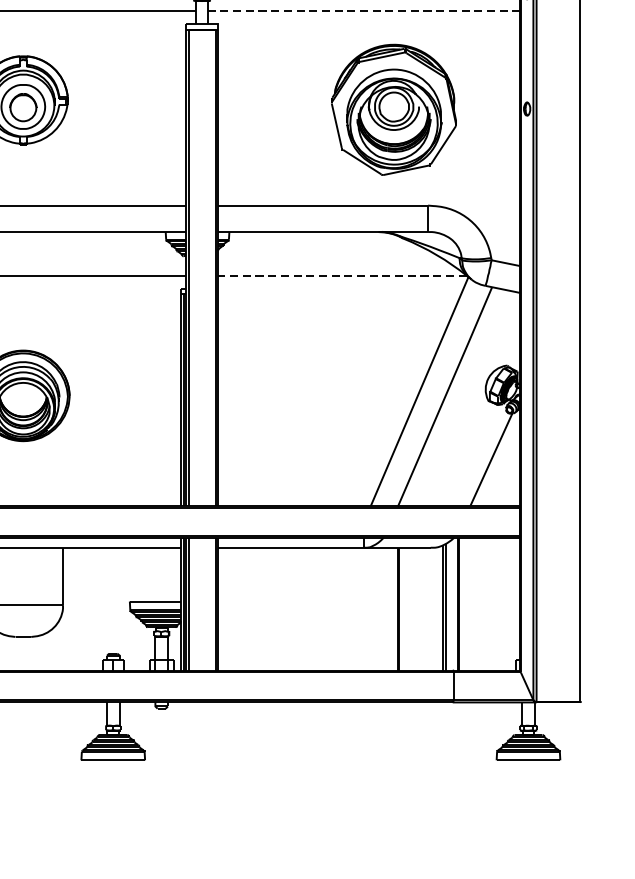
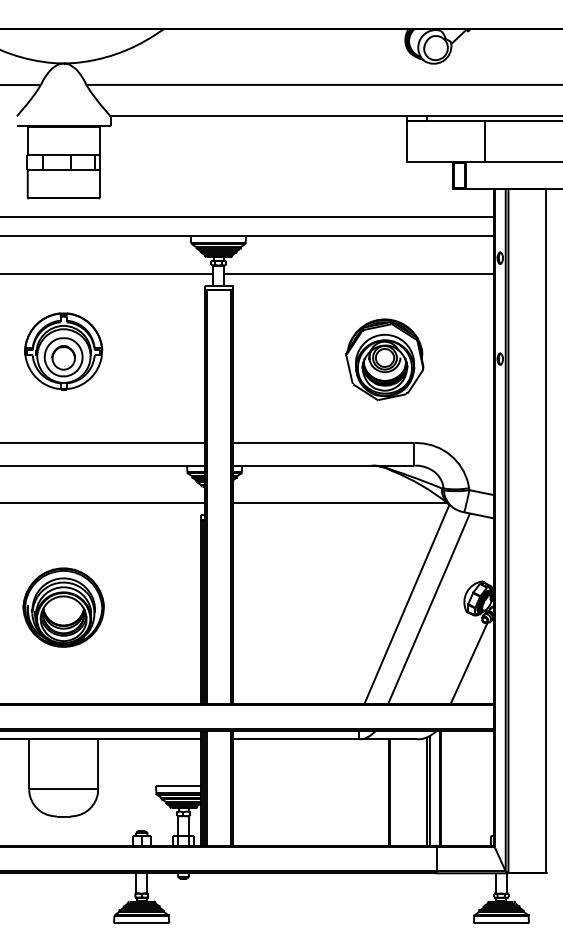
line: (363, 11) -> (358, 274), dashed -> solid
part: (393, 109) -> (384, 359), size x0.71
line: (342, 275) -> (340, 503), dashed -> solid

